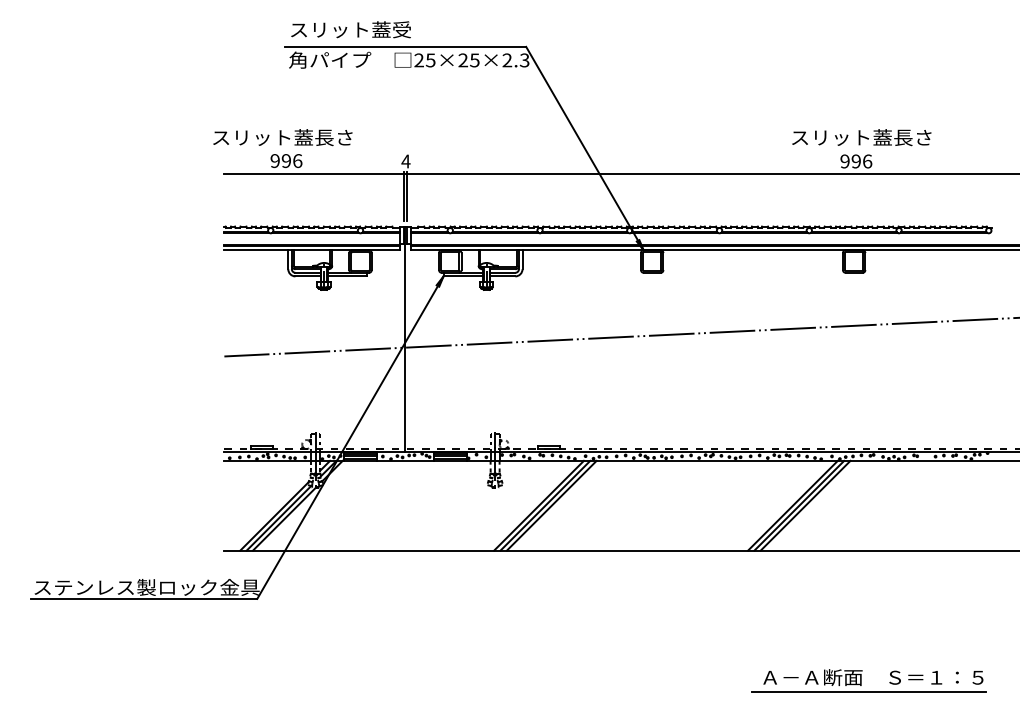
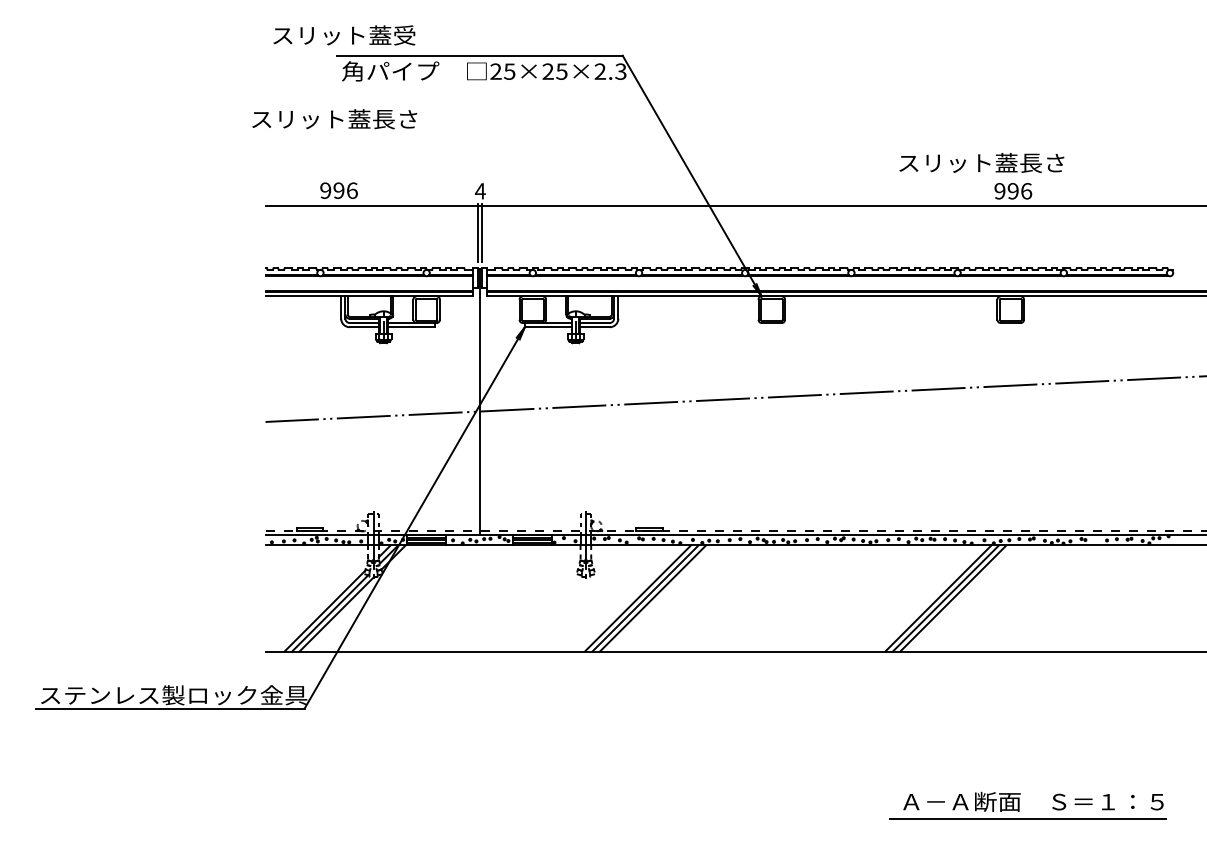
text: (350, 29) -> (343, 35), moved
text: (282, 137) -> (334, 119), moved
text: (861, 137) -> (981, 162), moved

